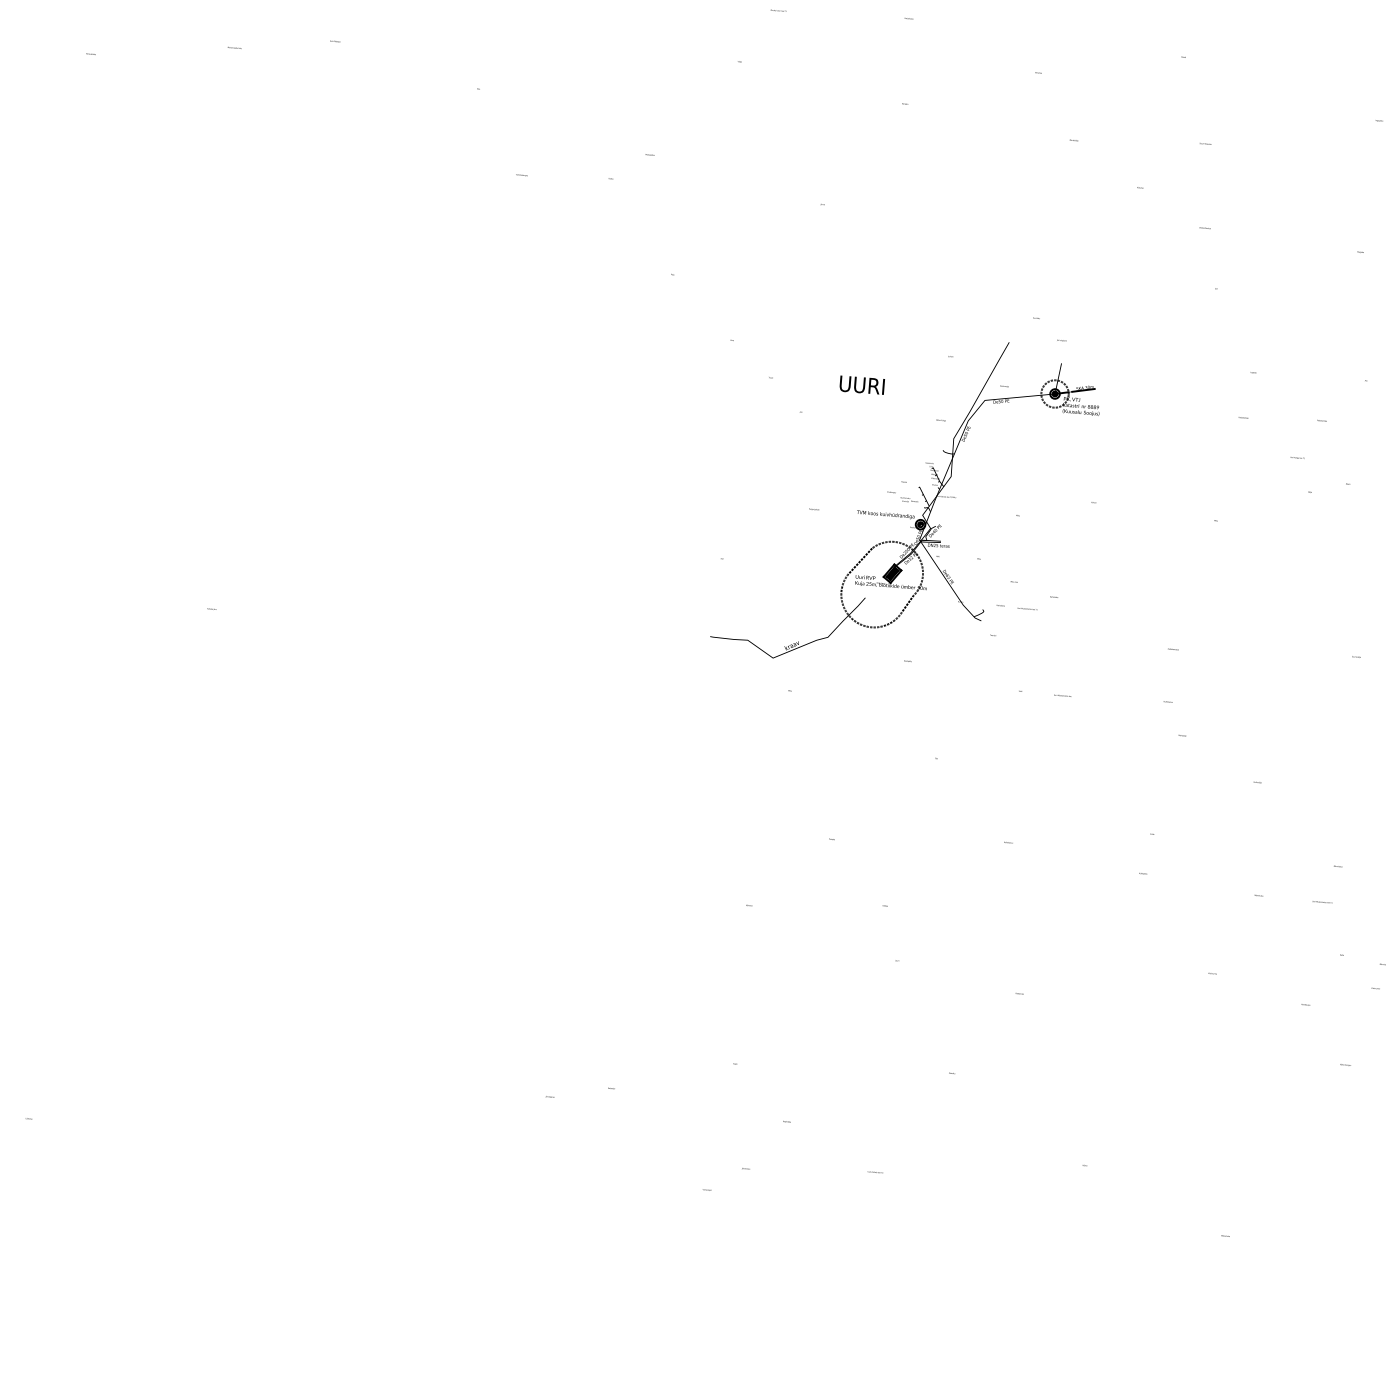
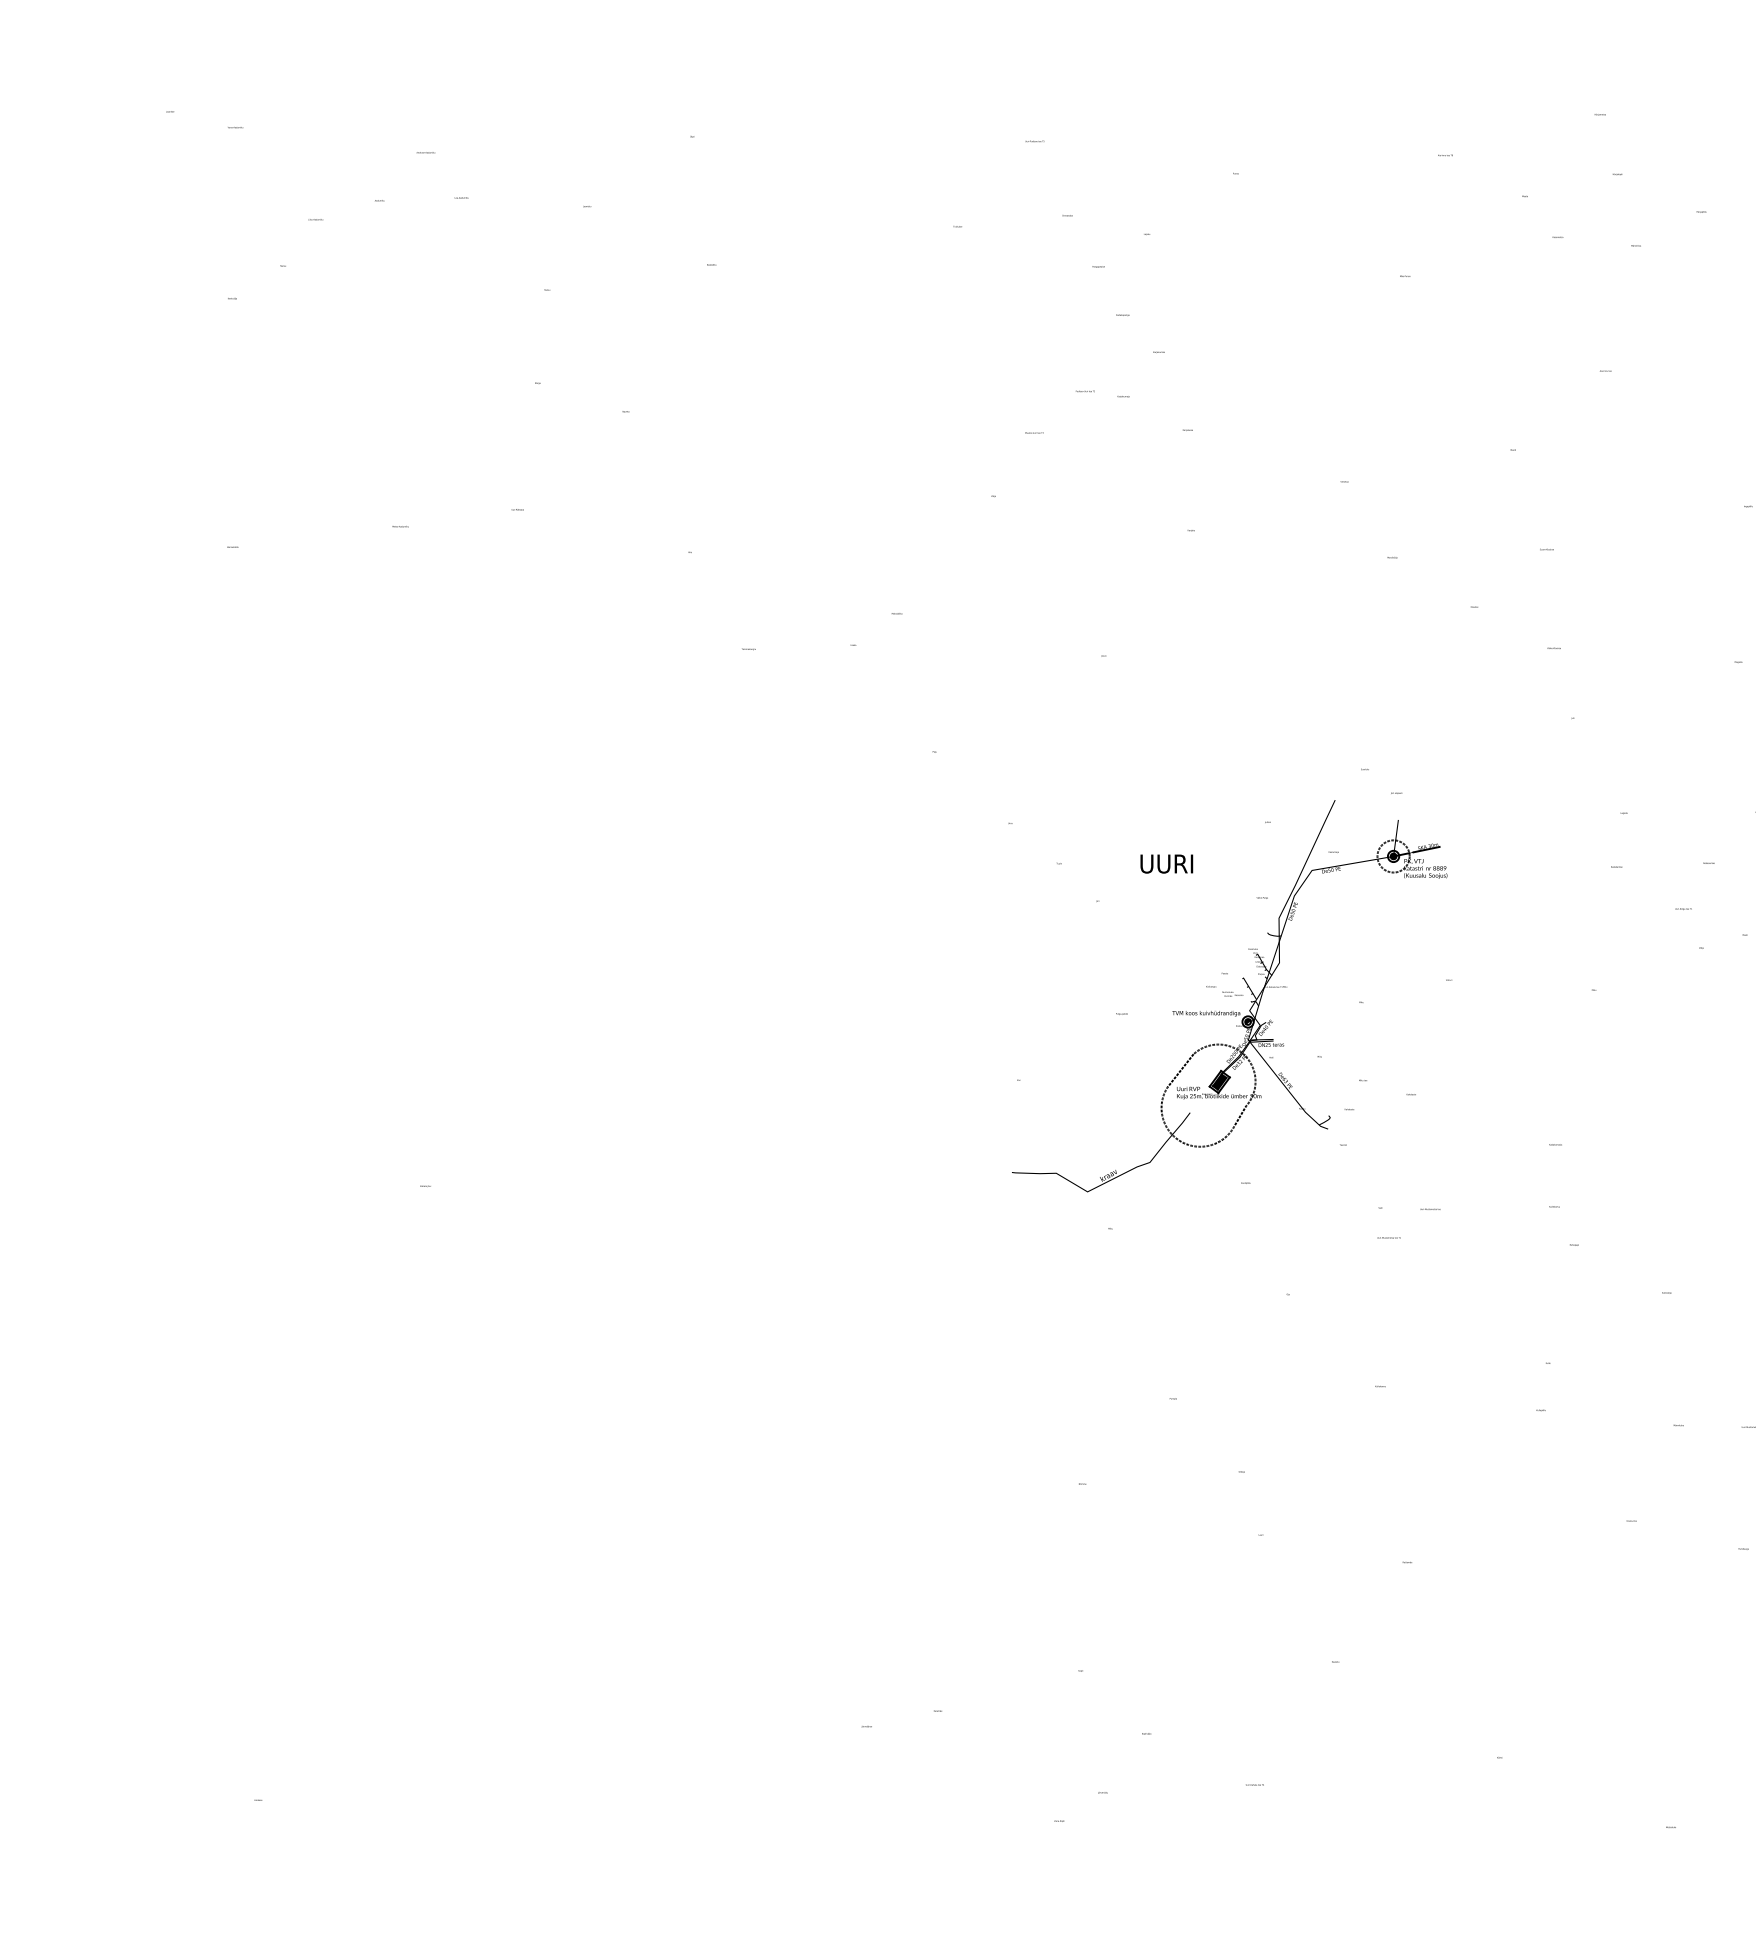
text: (1026, 608) -> (1388, 1237), moved

